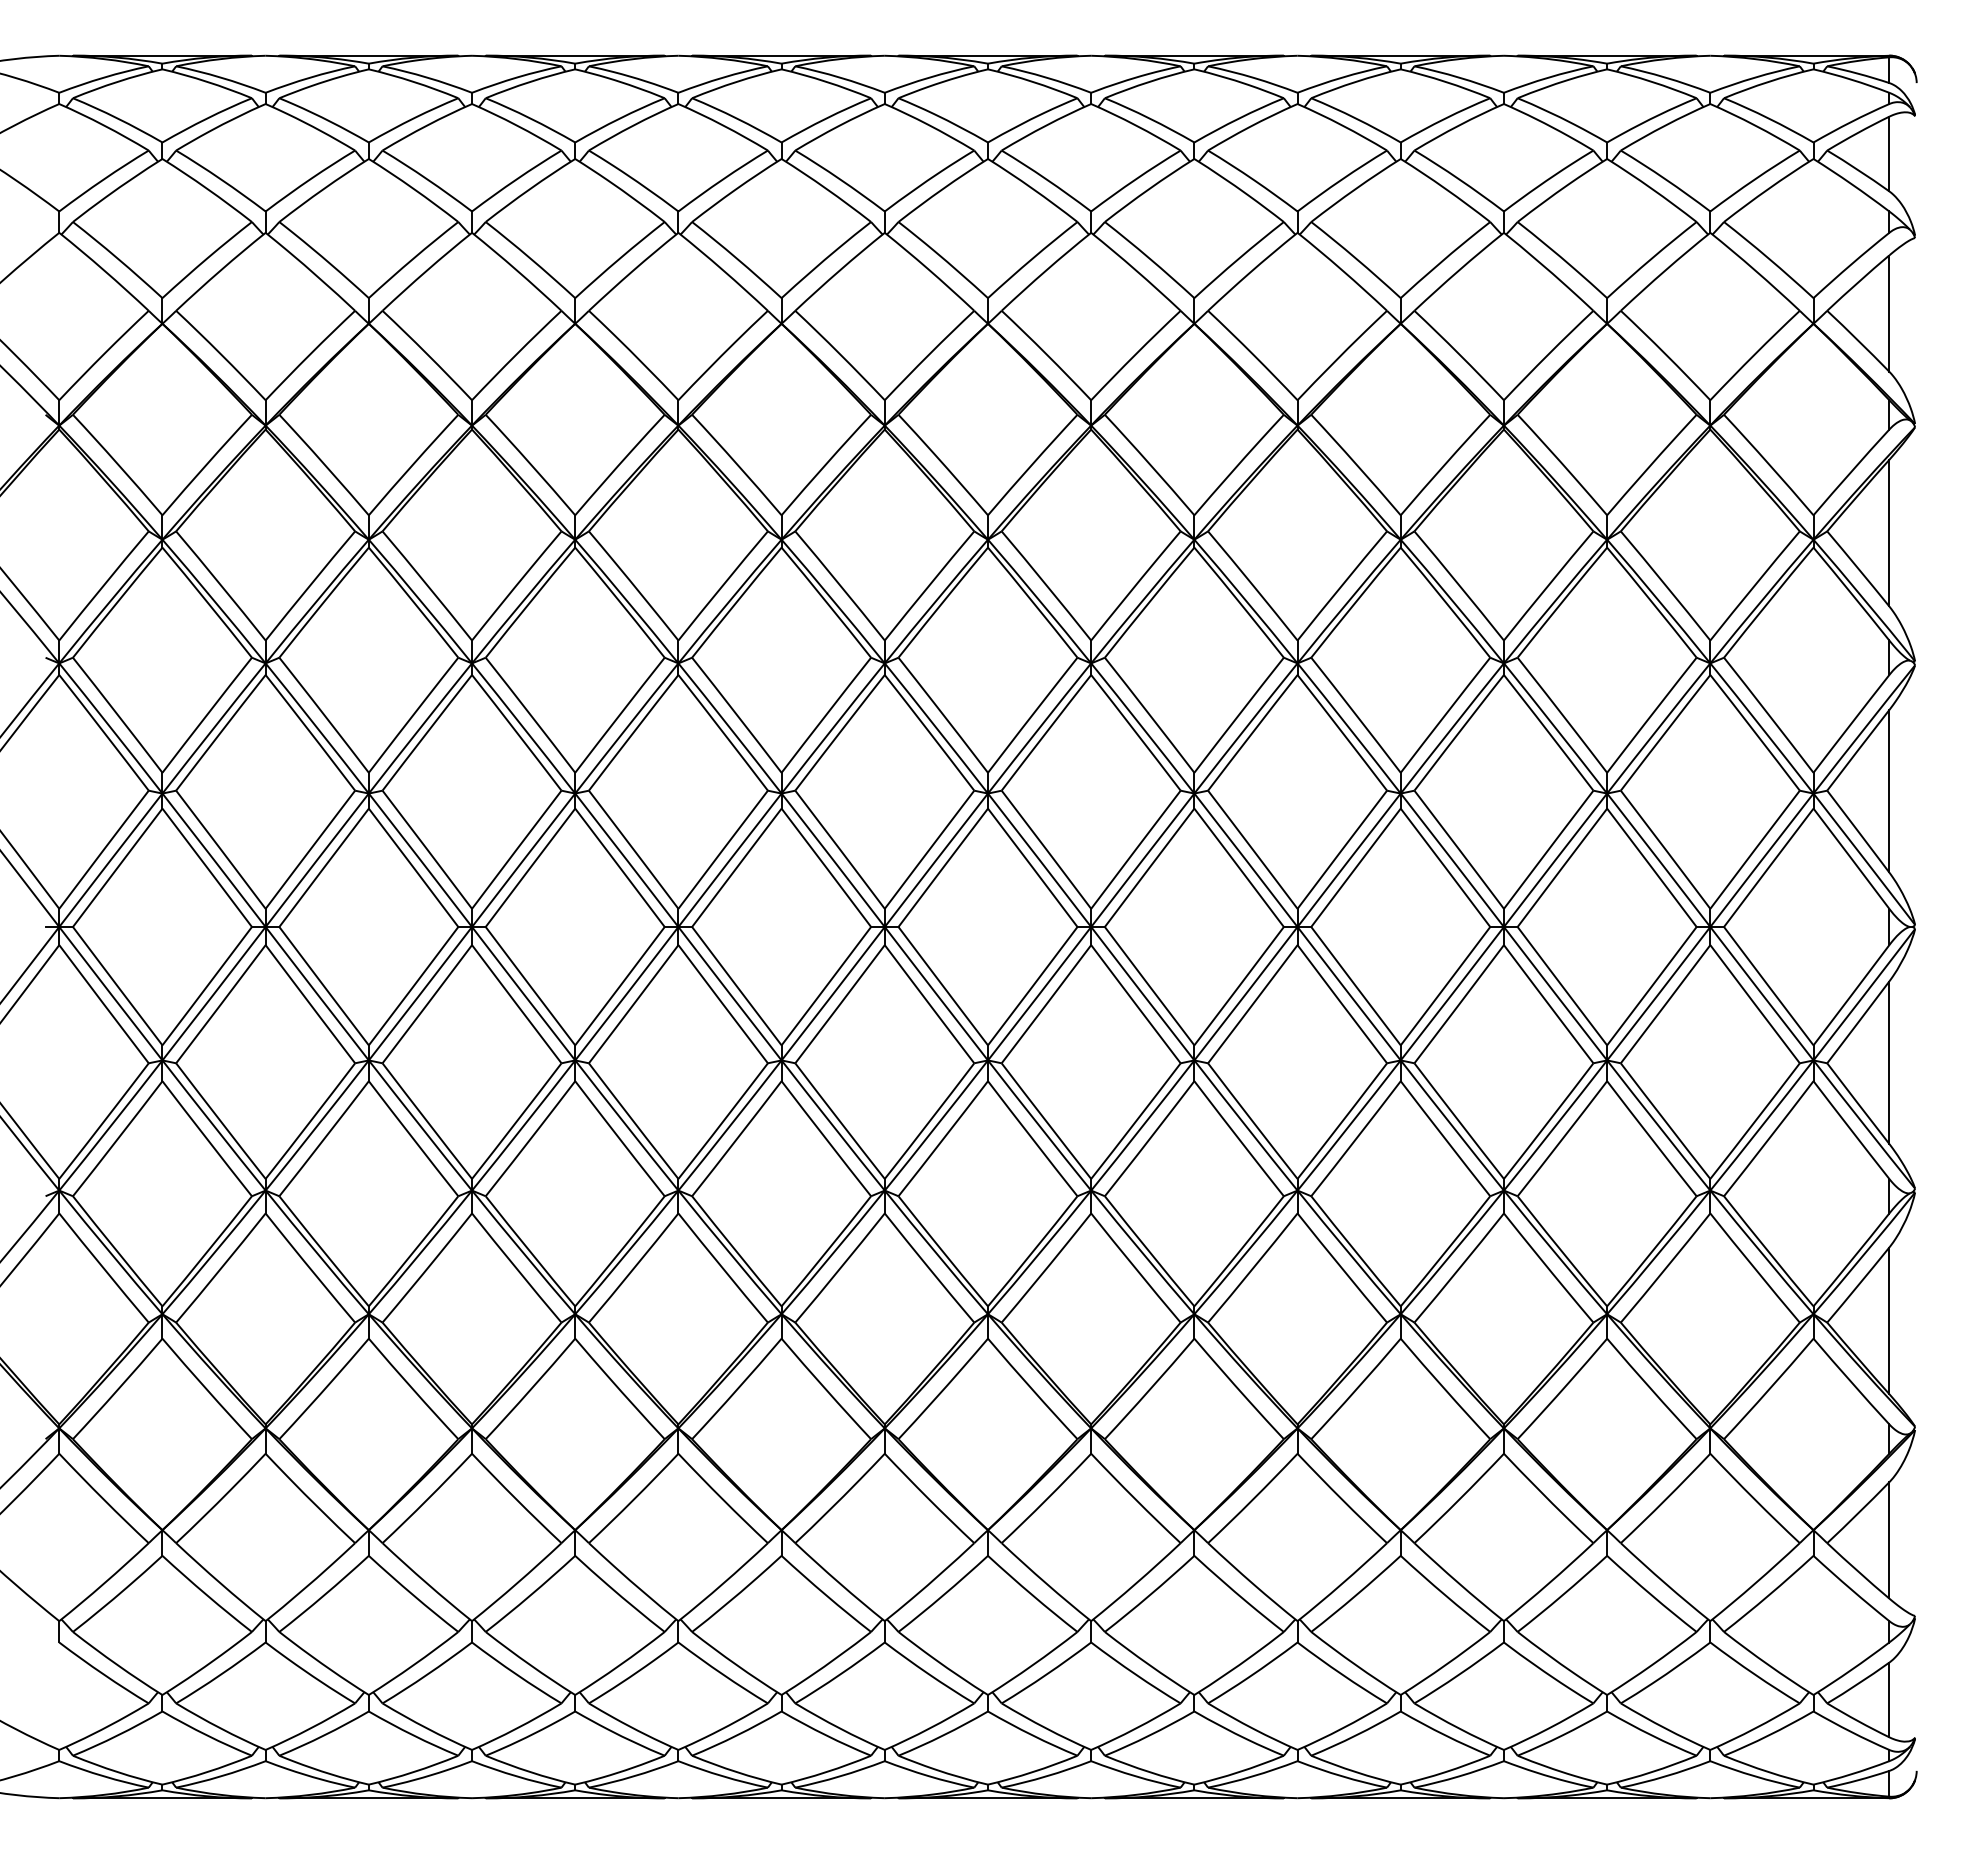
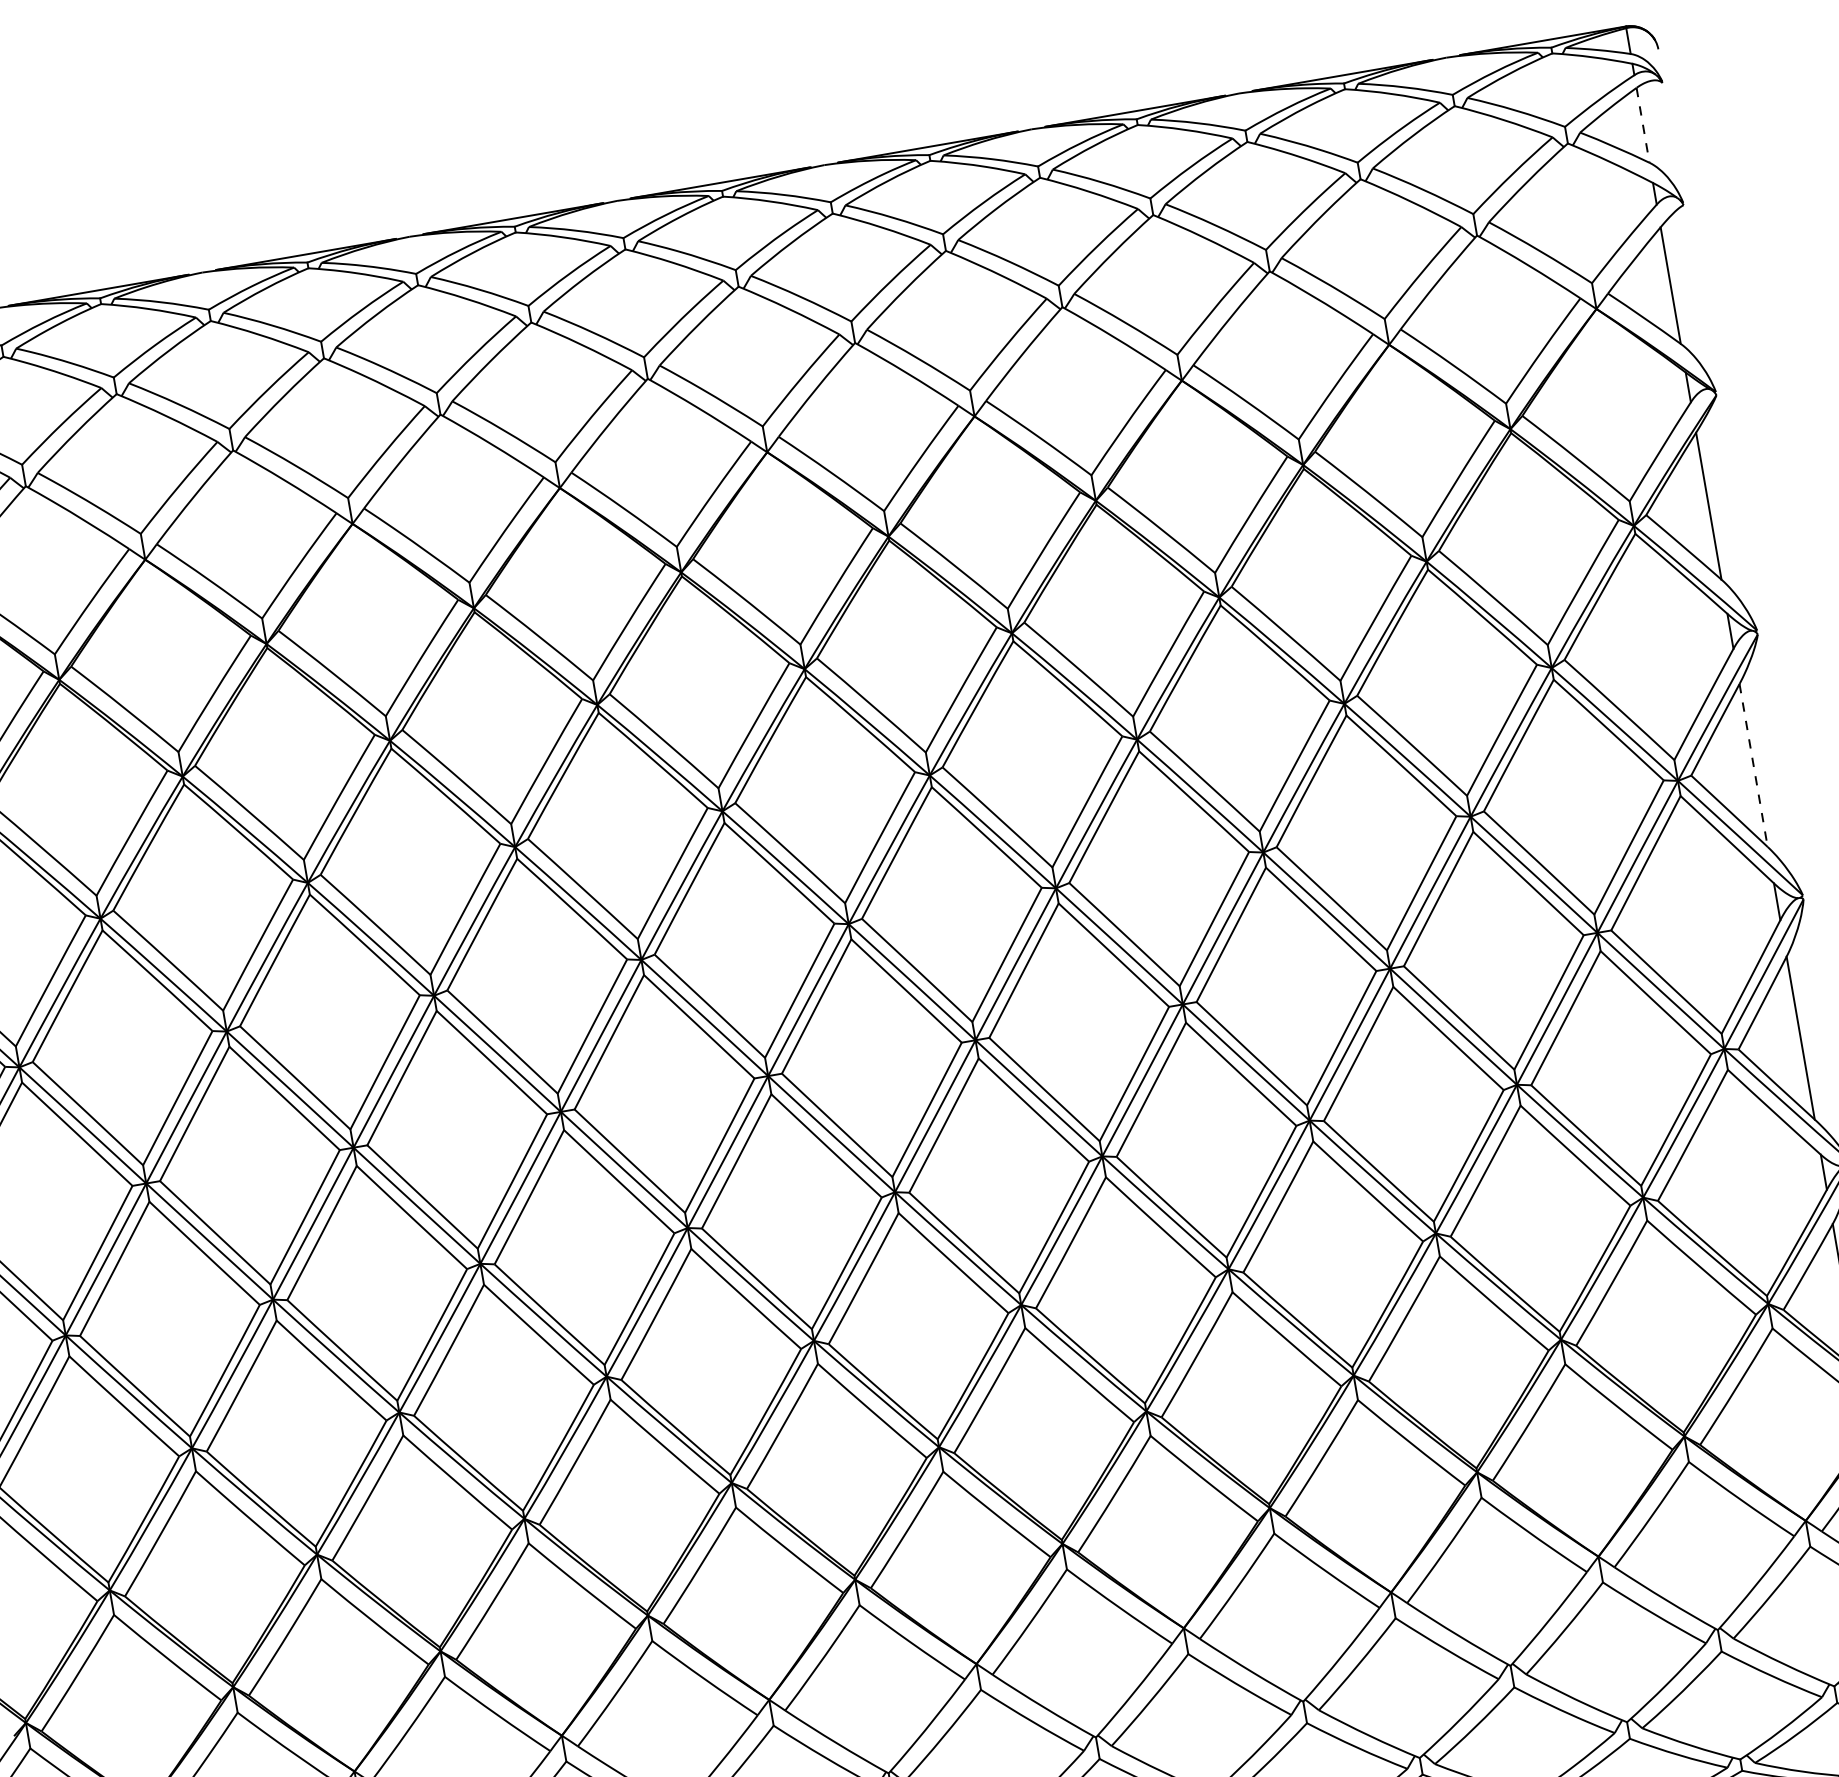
line: (1889, 154) -> (1643, 125), solid -> dashed
line: (1889, 791) -> (1753, 765), solid -> dashed

